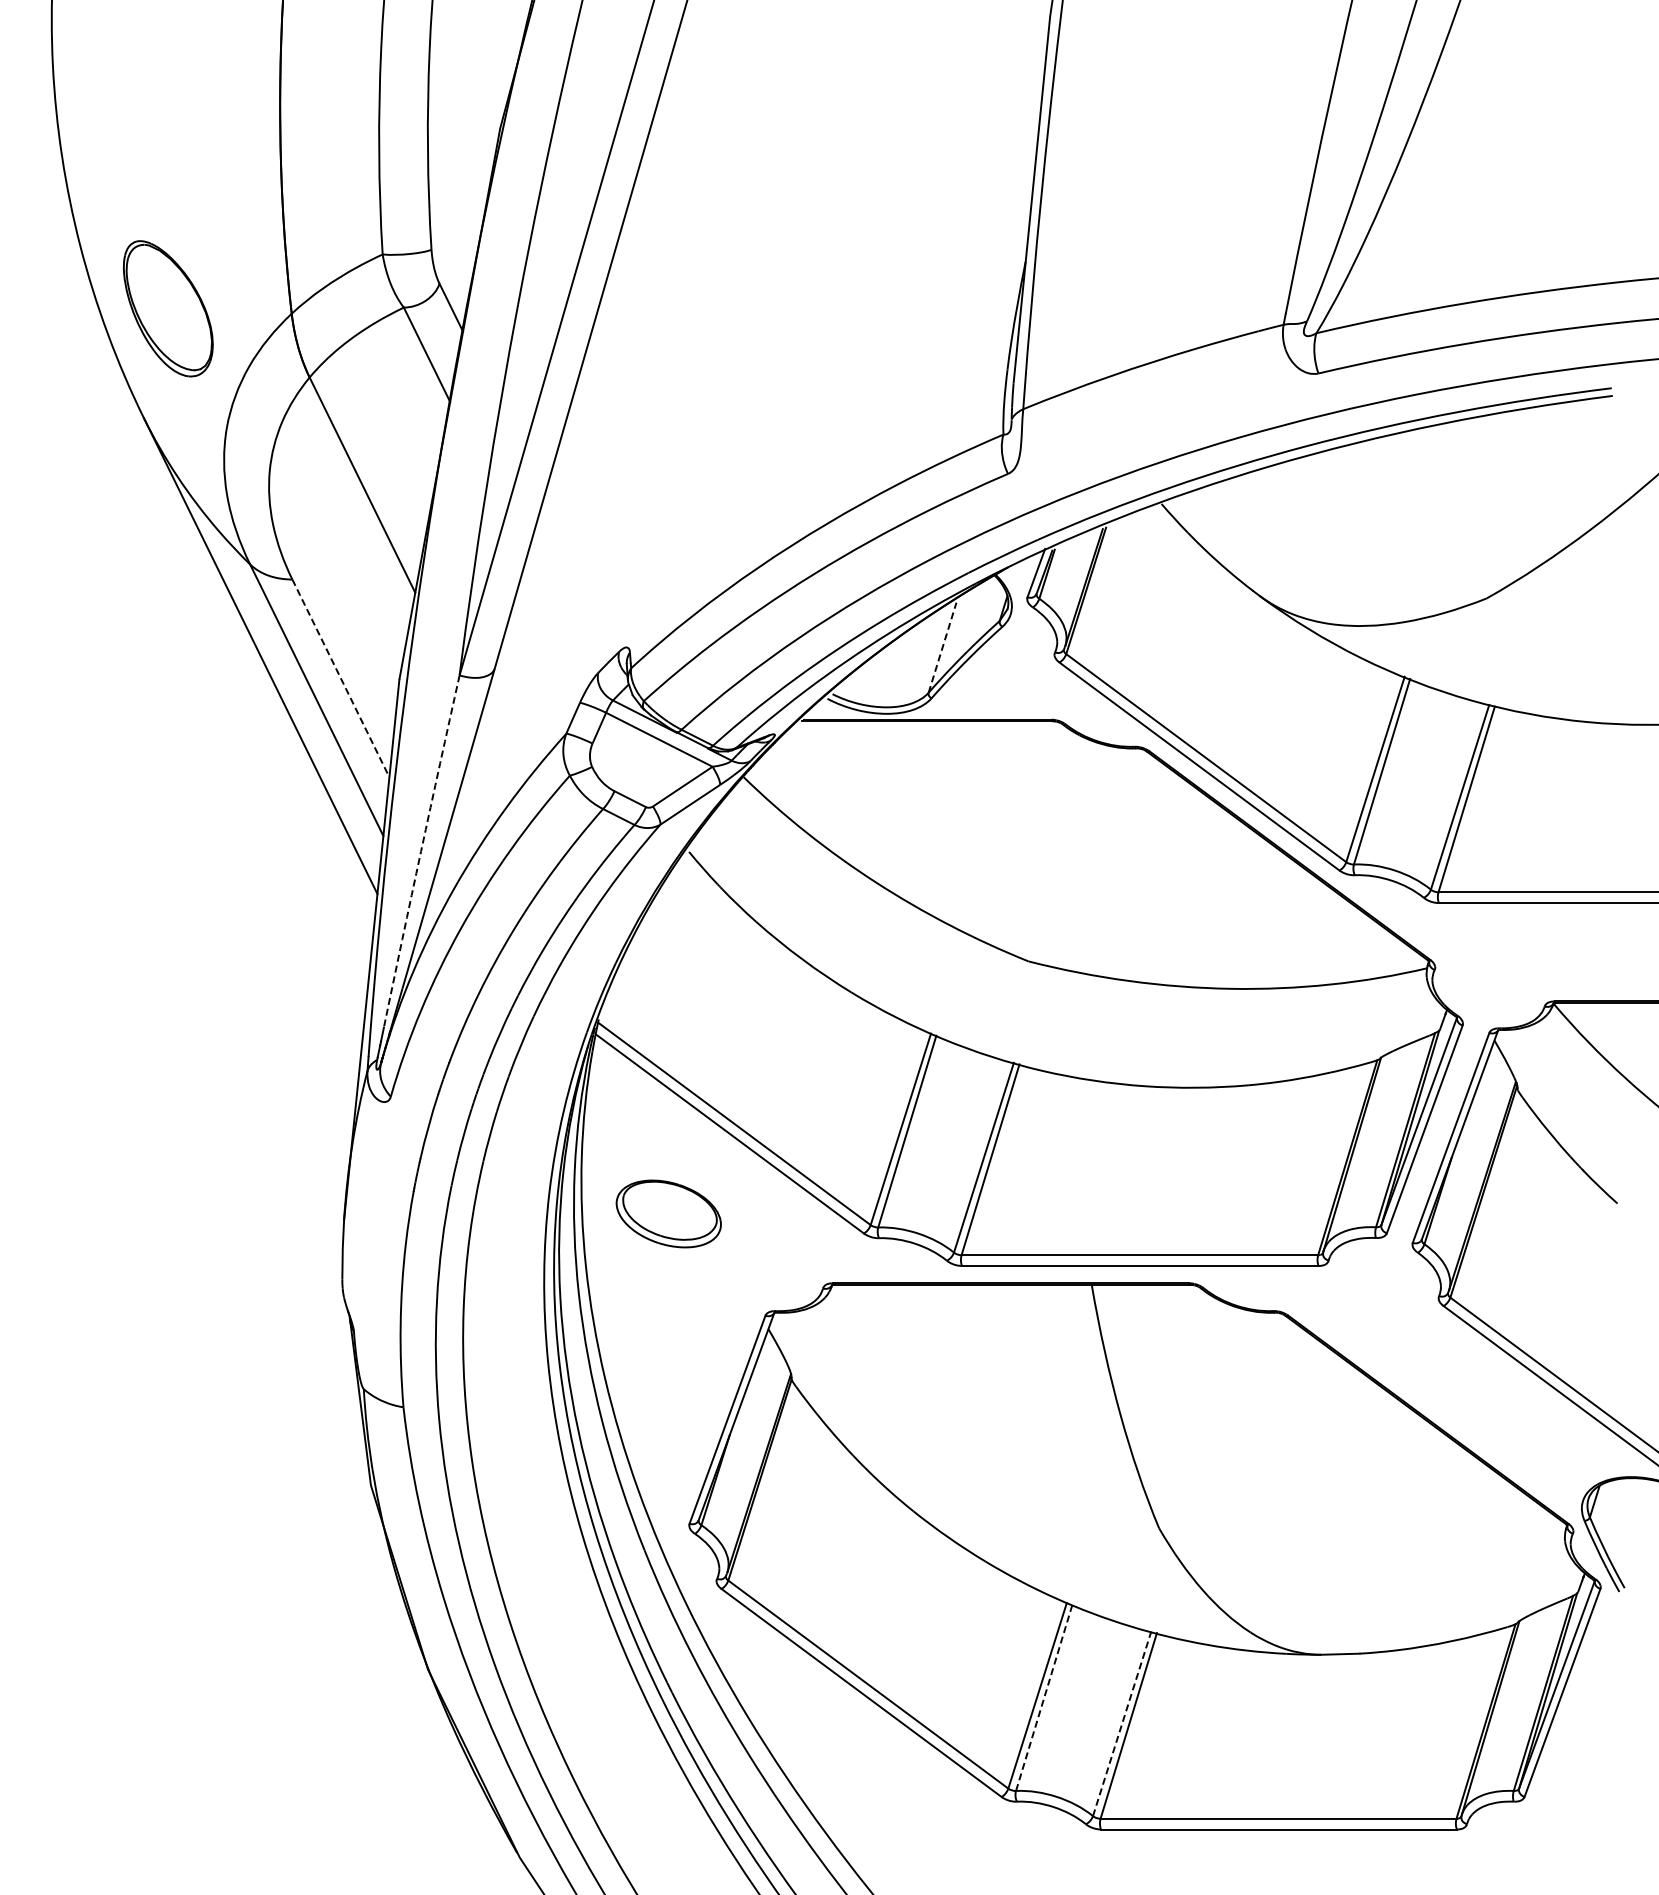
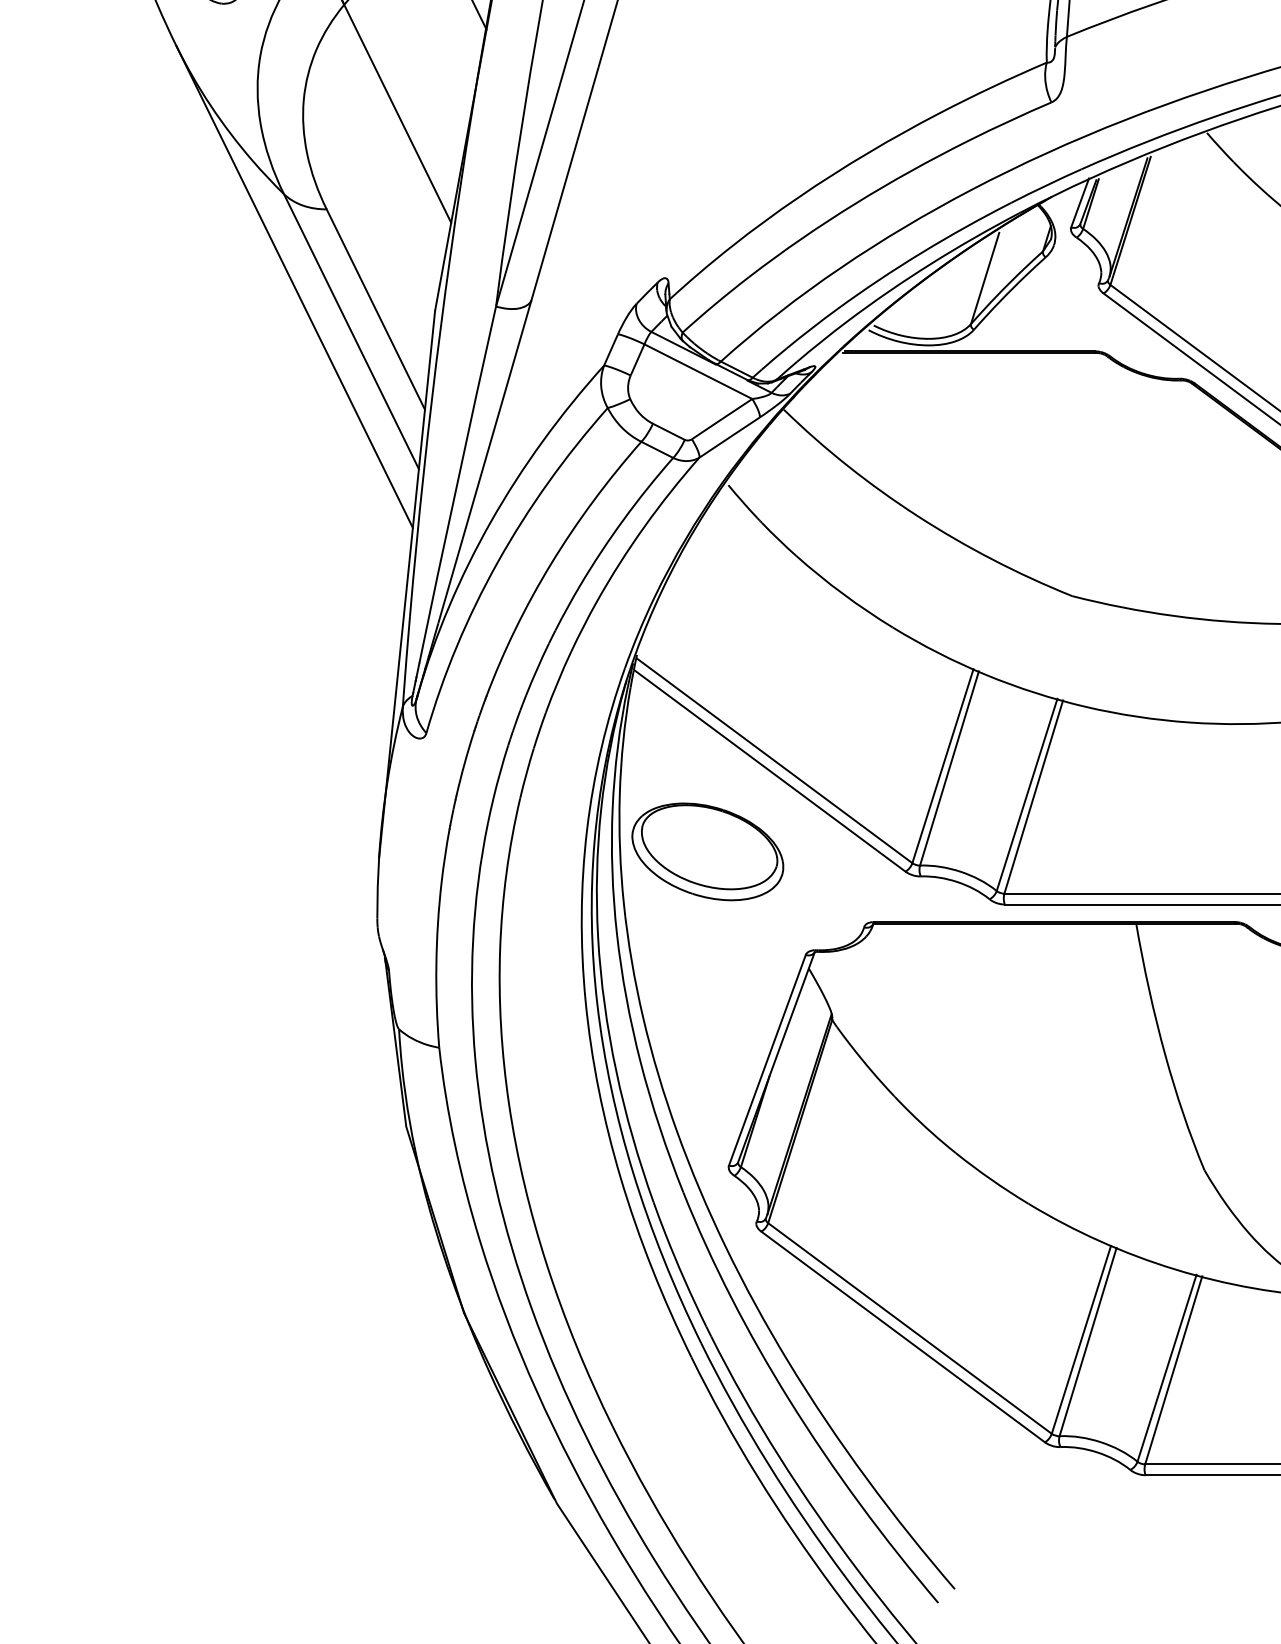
line: (942, 647) -> (985, 278), dashed -> solid
line: (341, 678) -> (376, 309), dashed -> solid
arc: (421, 851) -> (457, 484), dashed -> solid
part: (668, 1213) -> (707, 851), size x1.43
line: (1044, 1698) -> (1088, 1342), dashed -> solid
line: (1122, 1723) -> (1167, 1367), dashed -> solid

